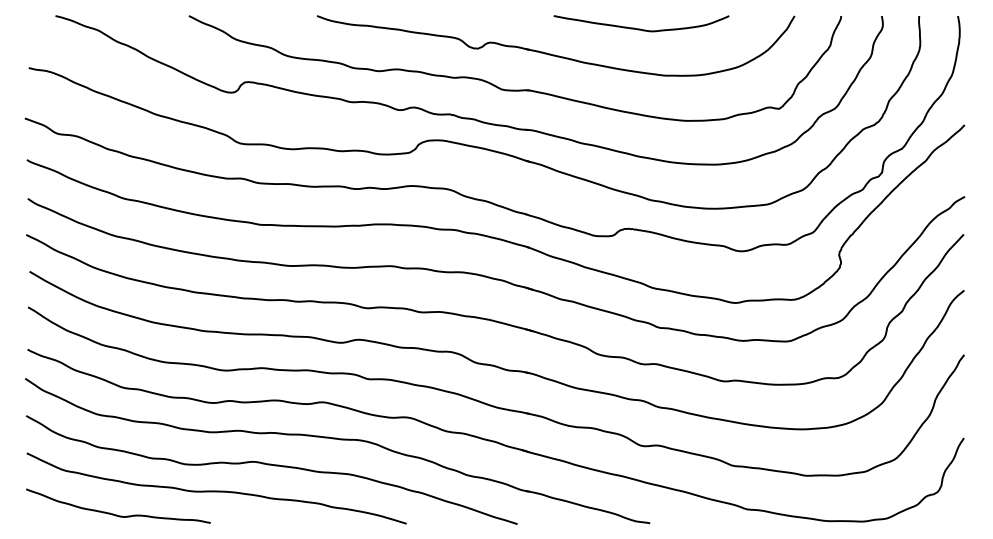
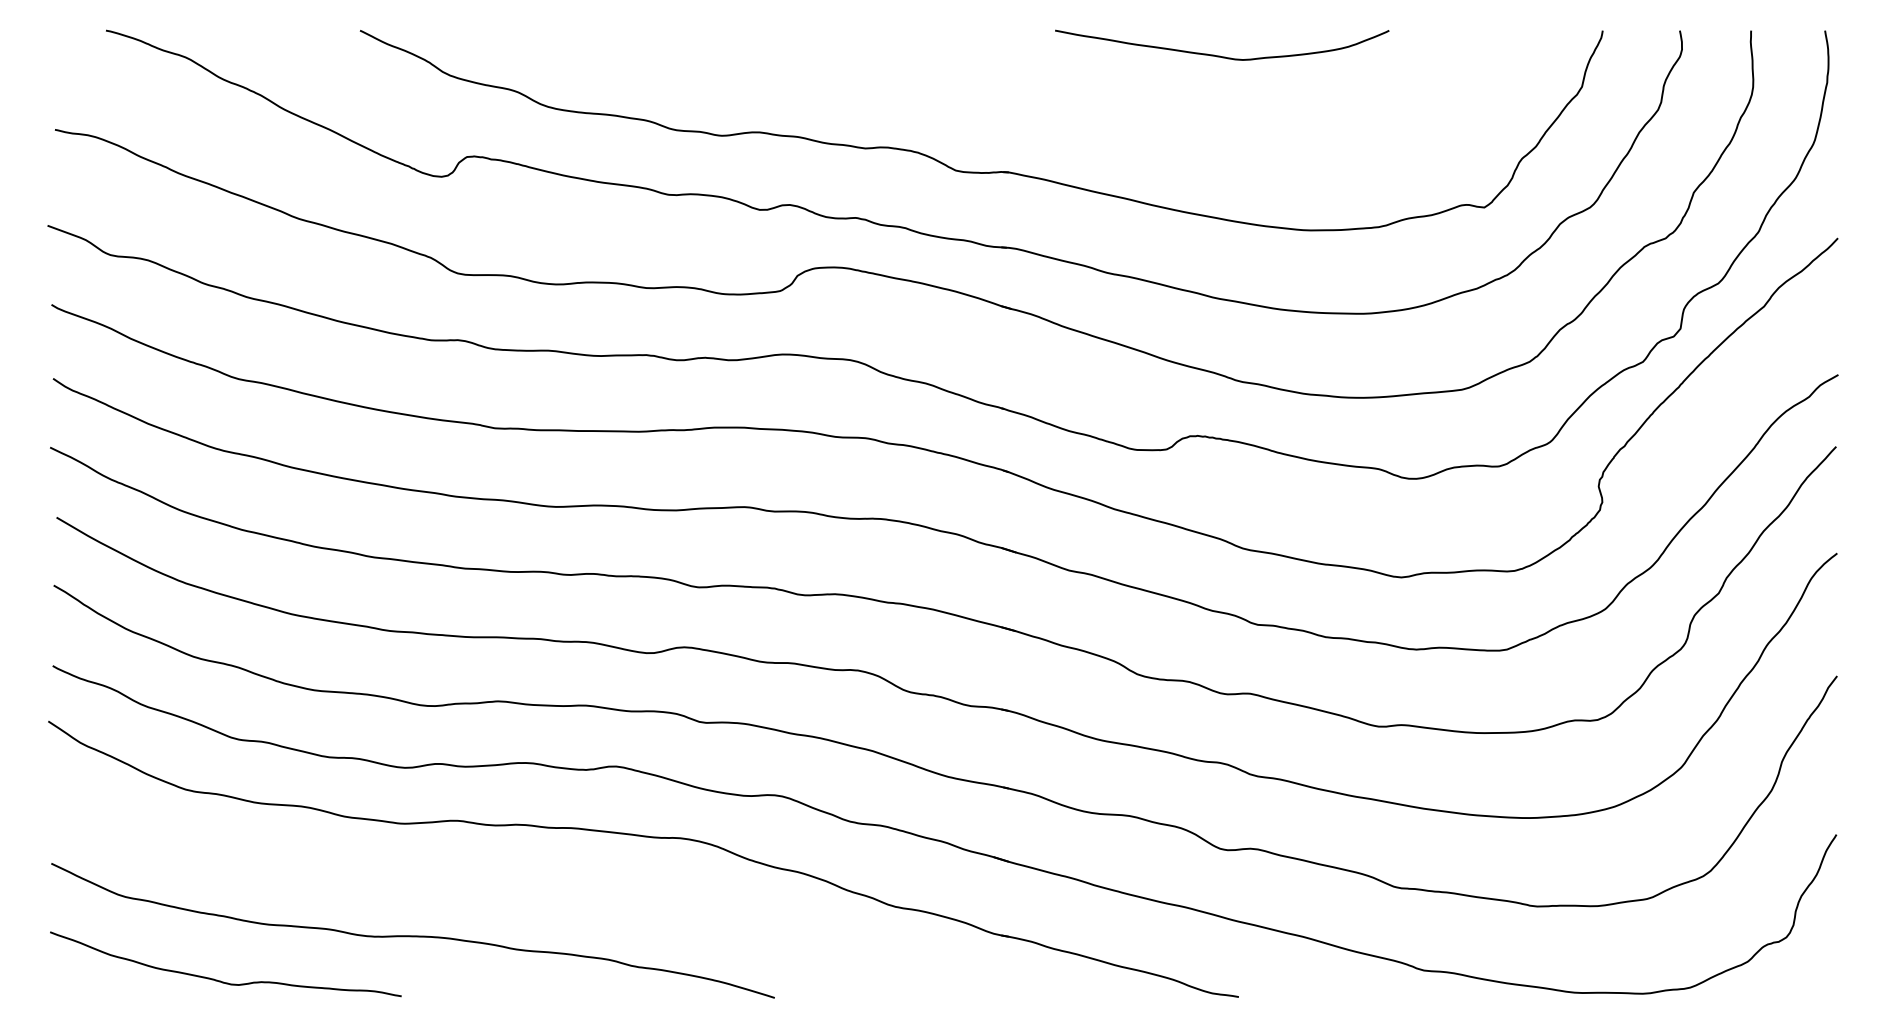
part: (555, 54) -> (1058, 103), removed
curve: (271, 465) -> (517, 886), removed

